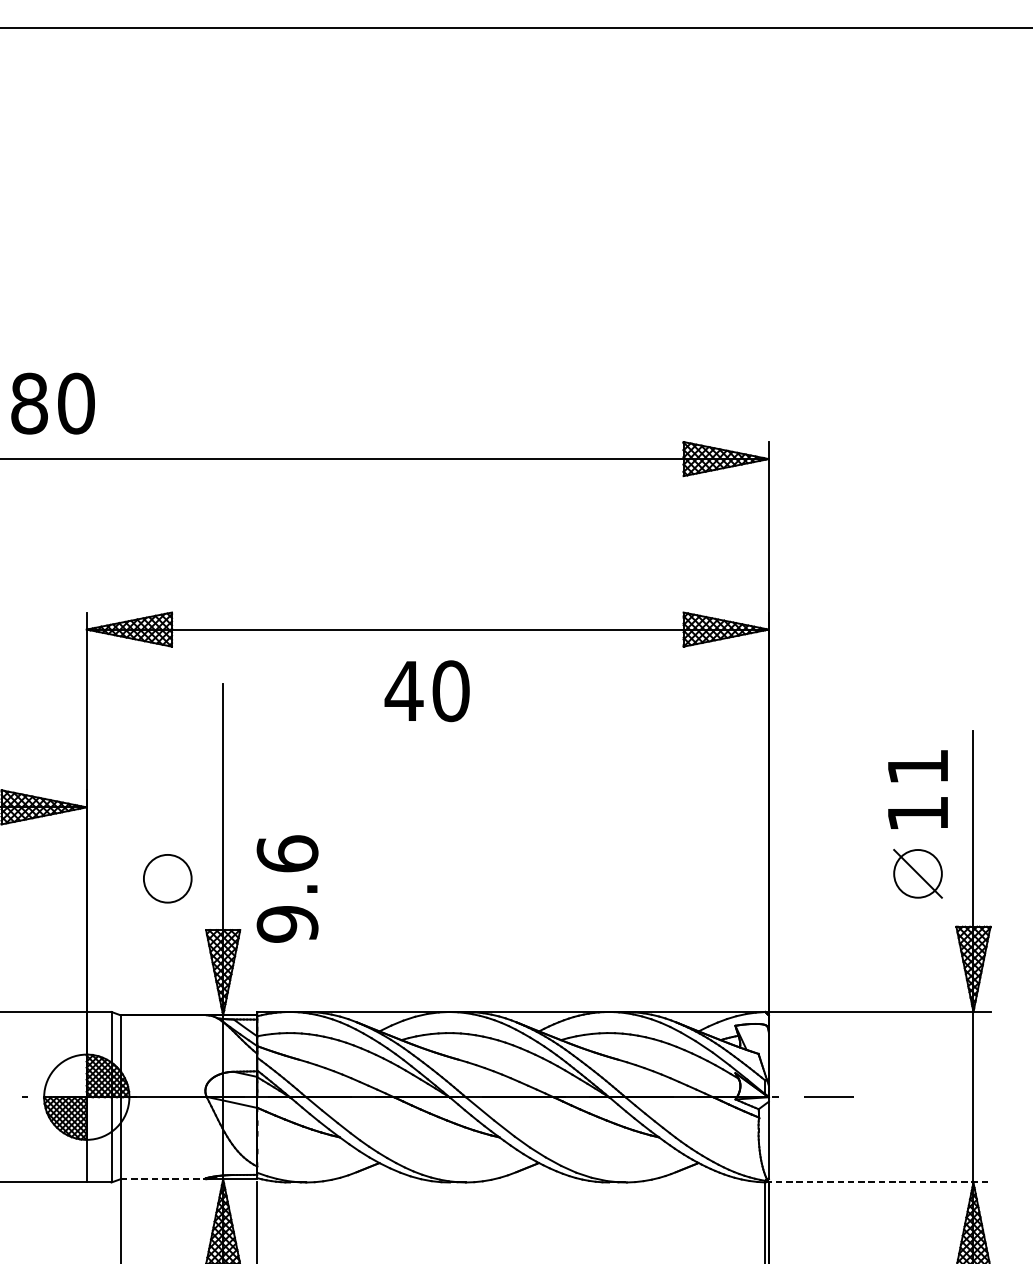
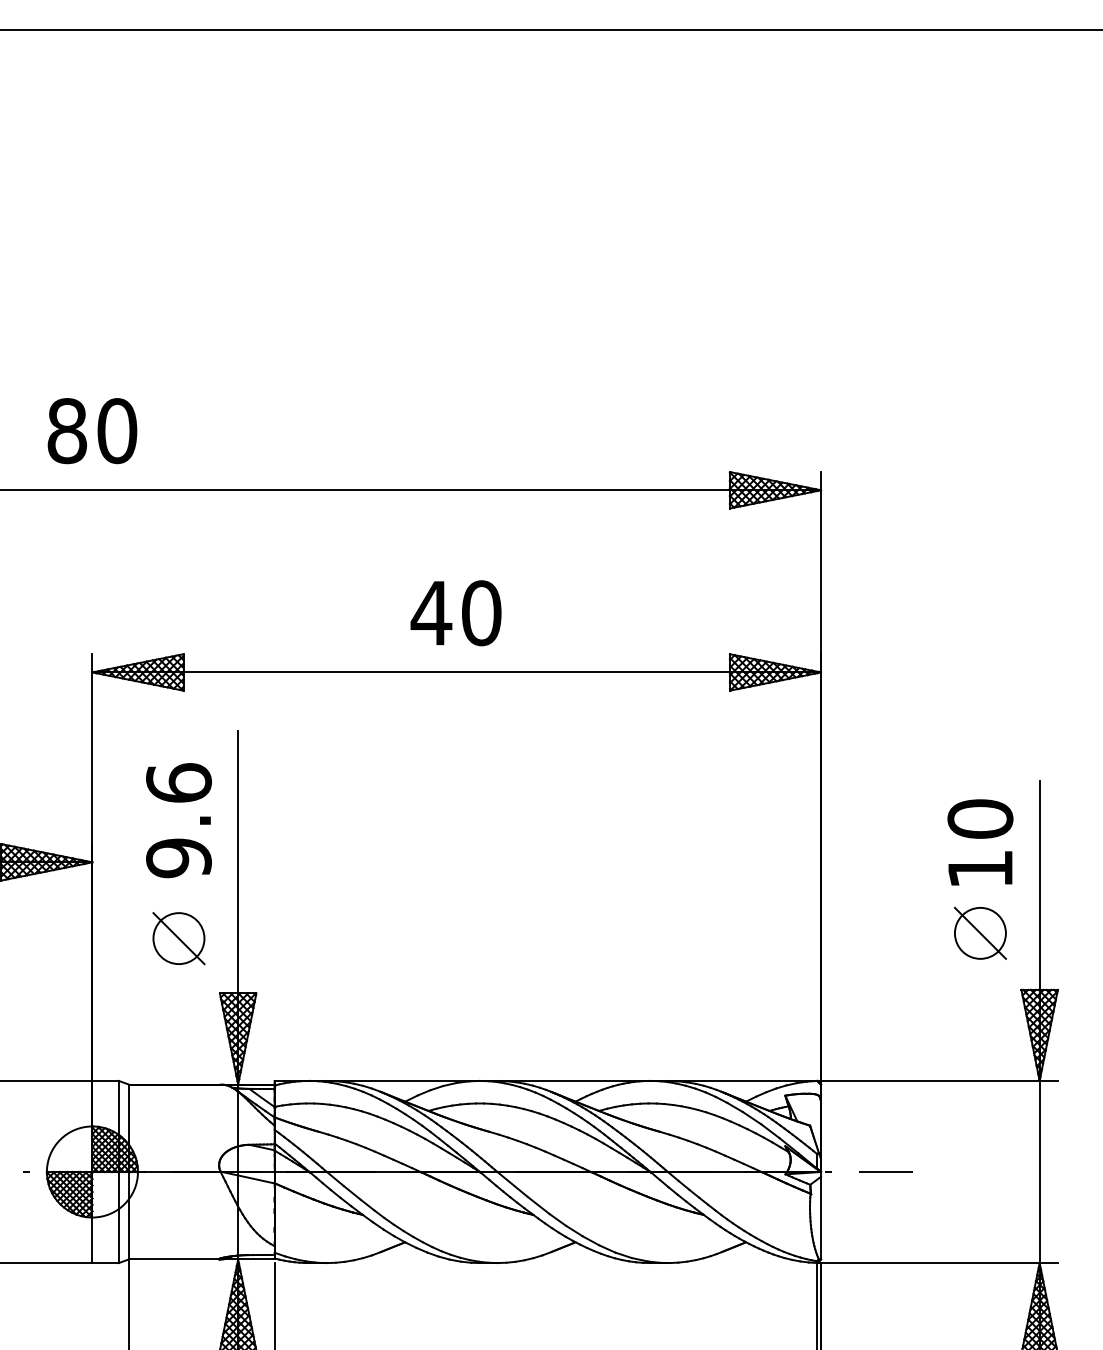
text: (53, 404) -> (92, 431), moved
text: (426, 691) -> (455, 613), moved
text: (918, 766) -> (980, 818), 11 -> 10
line: (167, 878) -> (178, 938), added
text: (287, 888) -> (178, 820), moved
line: (163, 1179) -> (174, 1259), dashed -> solid
line: (878, 1182) -> (938, 1263), dashed -> solid

